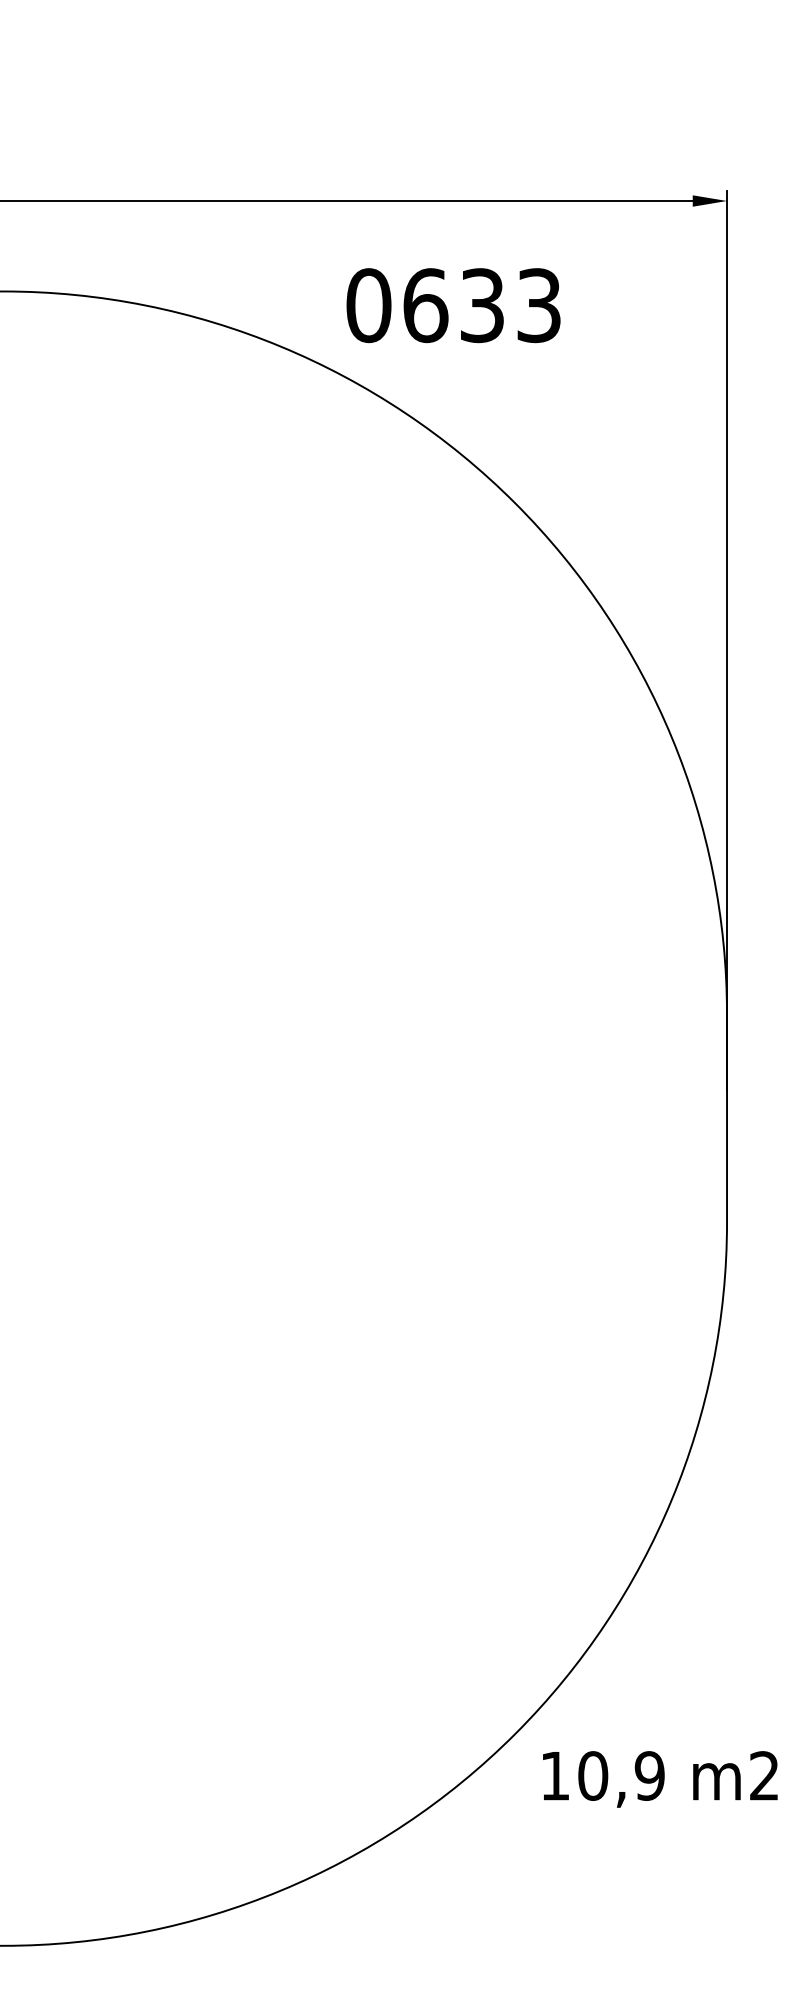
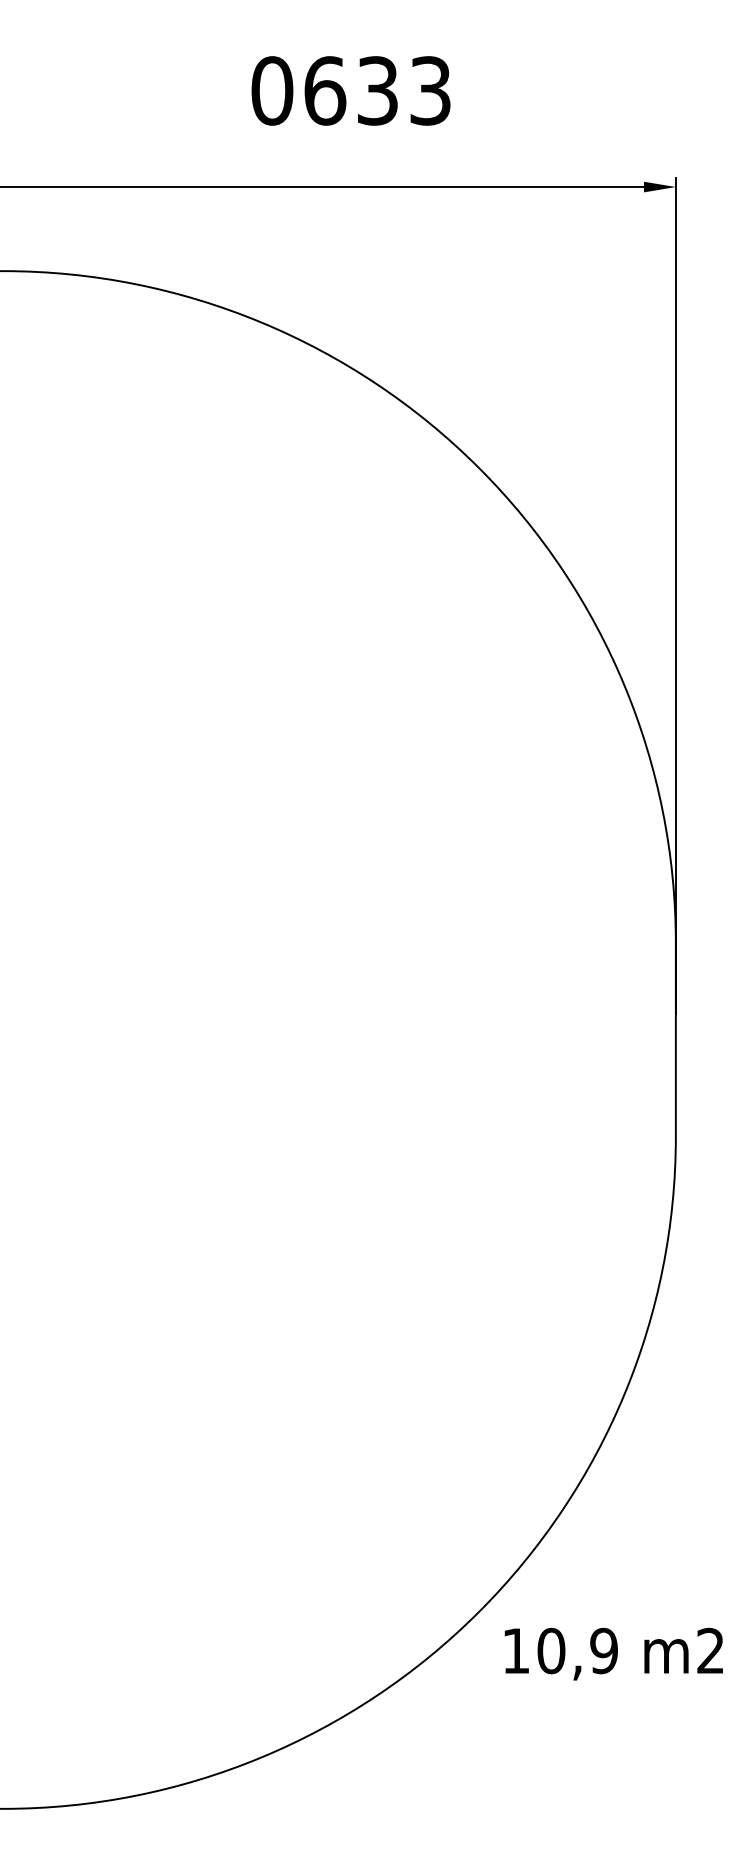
text: (453, 305) -> (350, 90), moved

